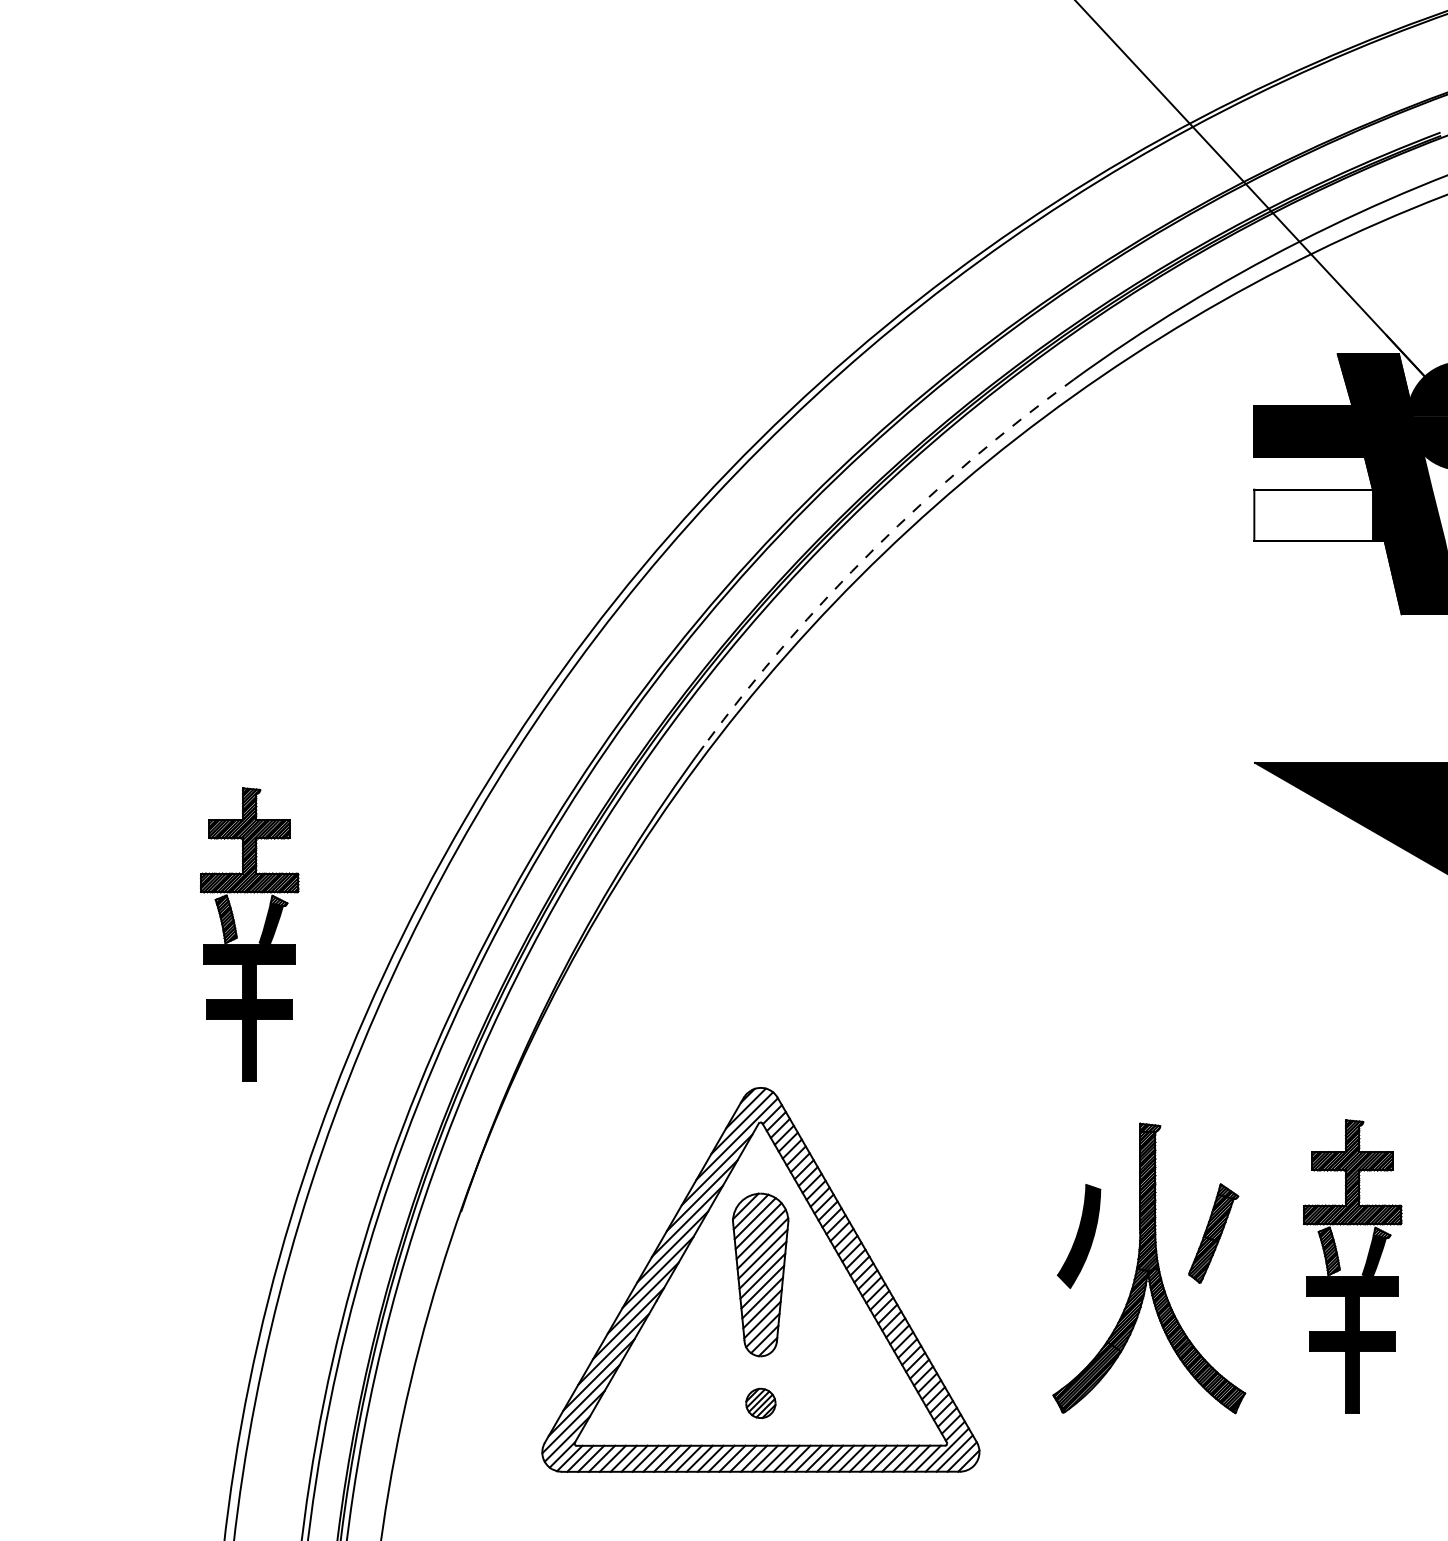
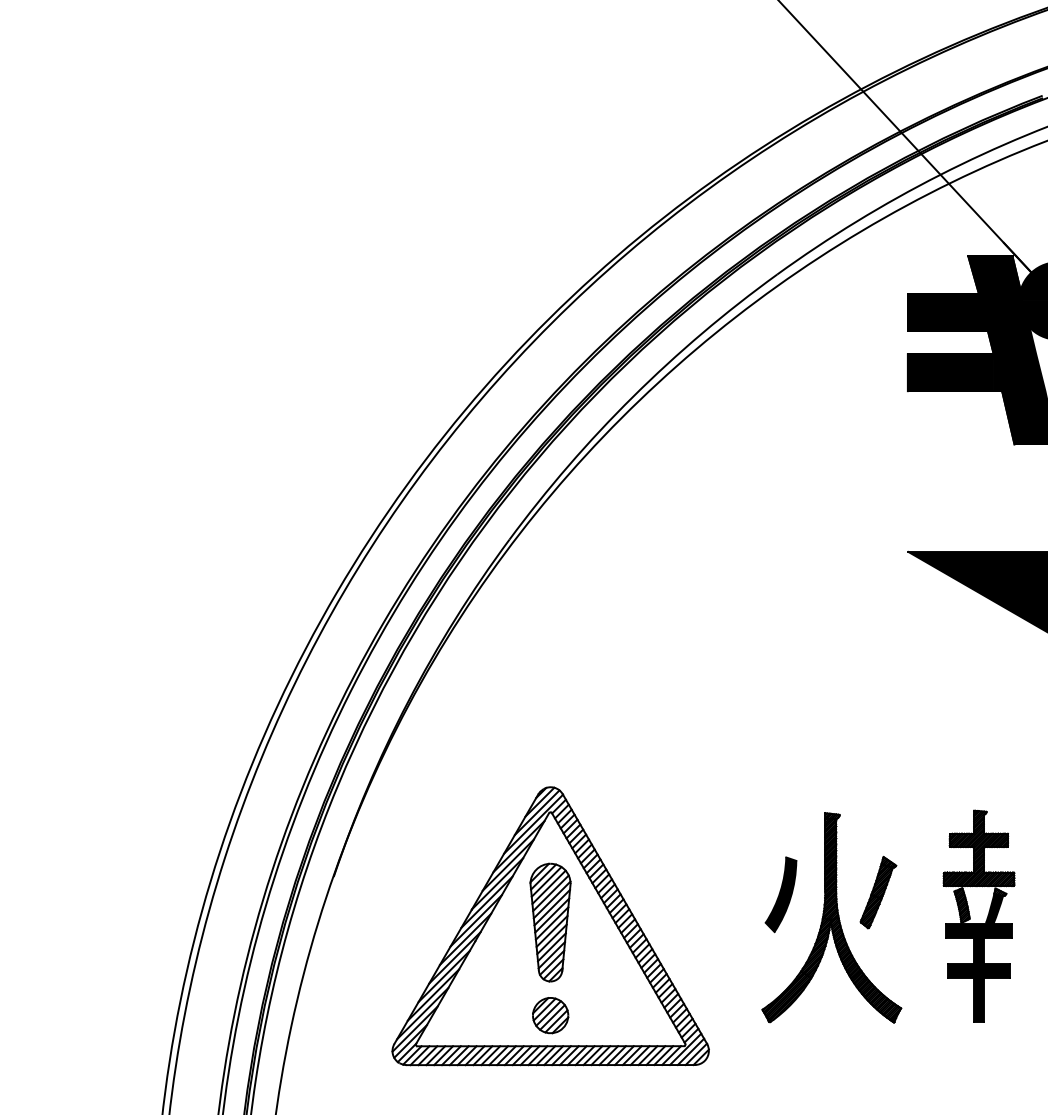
fill: (1313, 514) -> (950, 372), added
arc: (874, 548) -> (632, 396), dashed -> solid
part: (249, 934) -> (180, 676), removed
part: (760, 1403) -> (550, 1015), size x1.67

